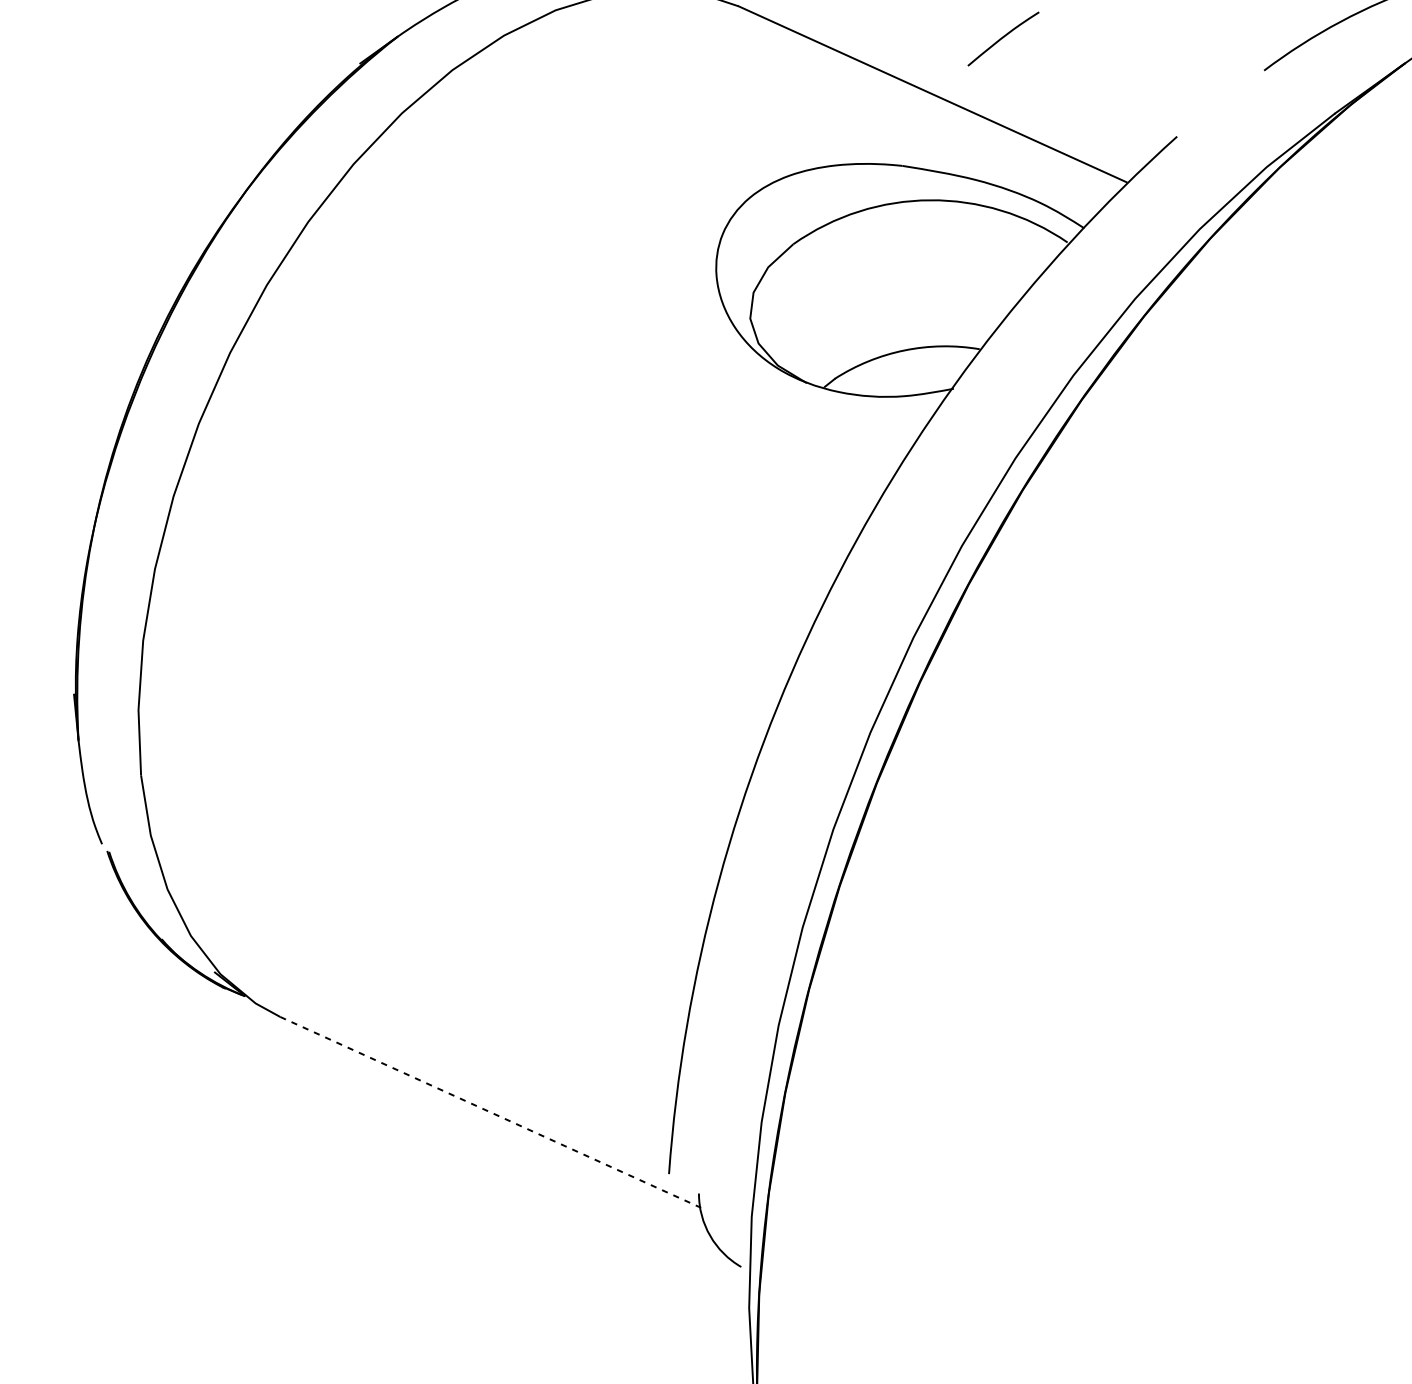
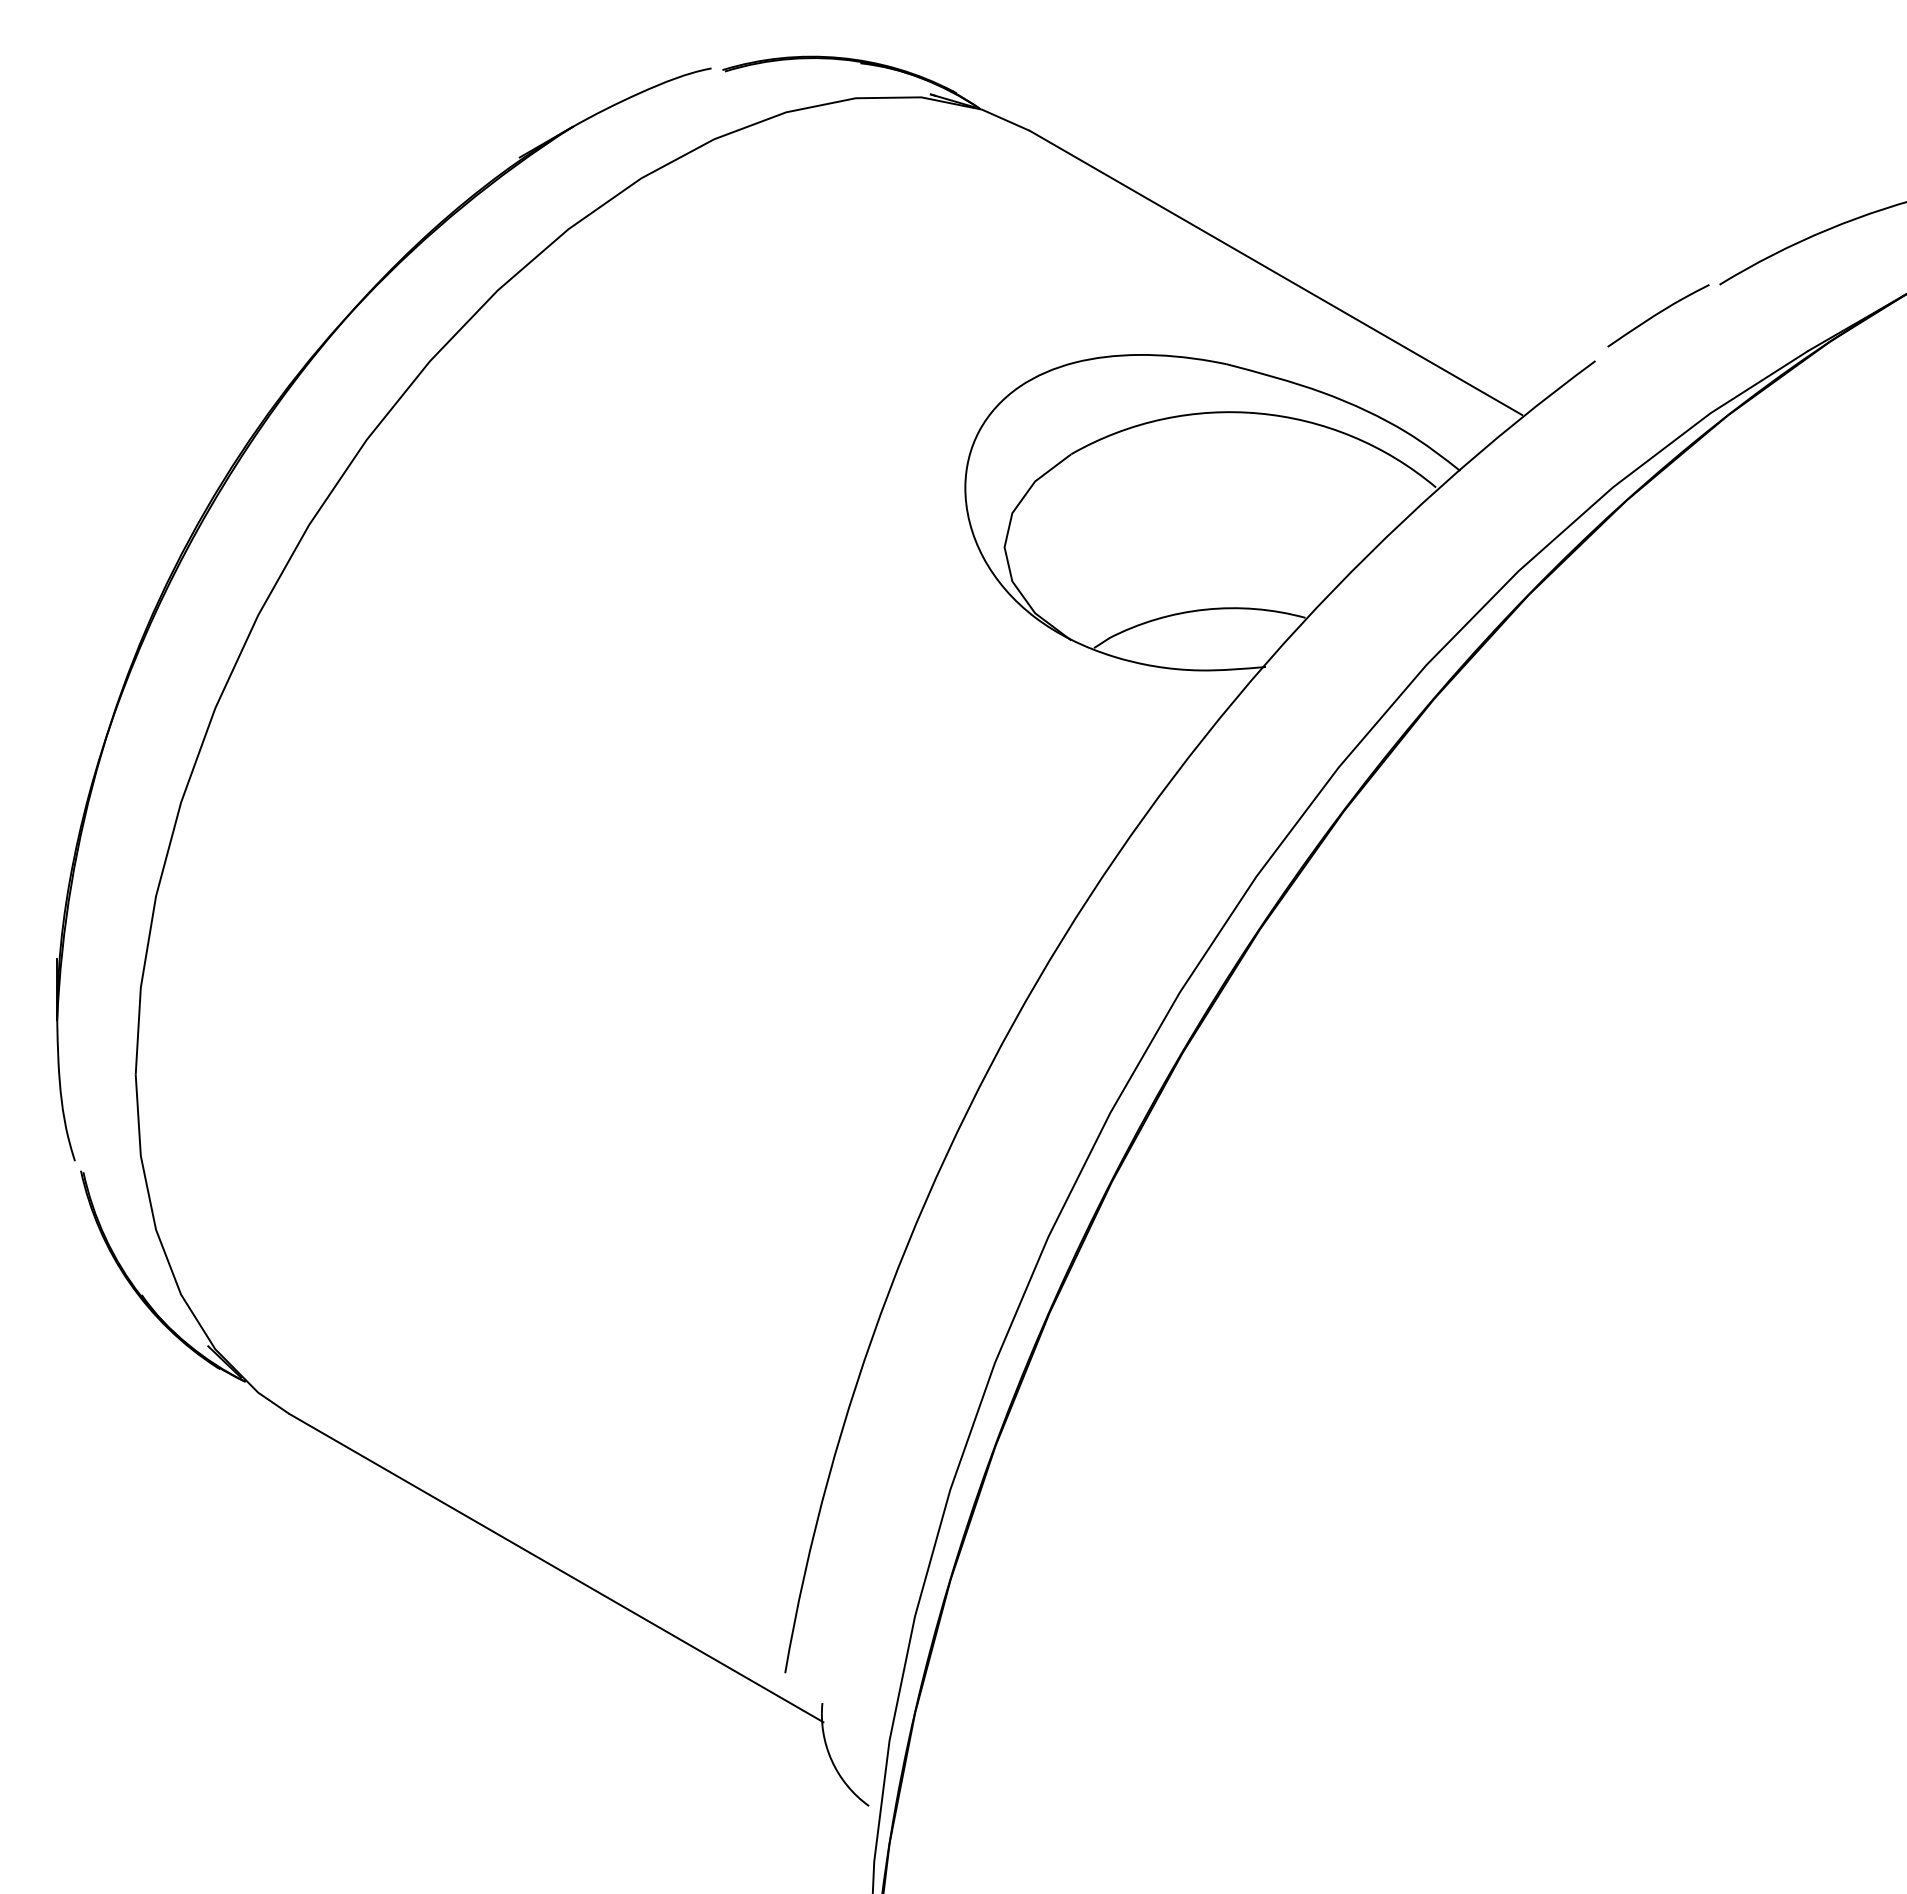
curve: (1003, 38) -> (1658, 314), moved
line: (490, 1112) -> (556, 1568), dashed -> solid

